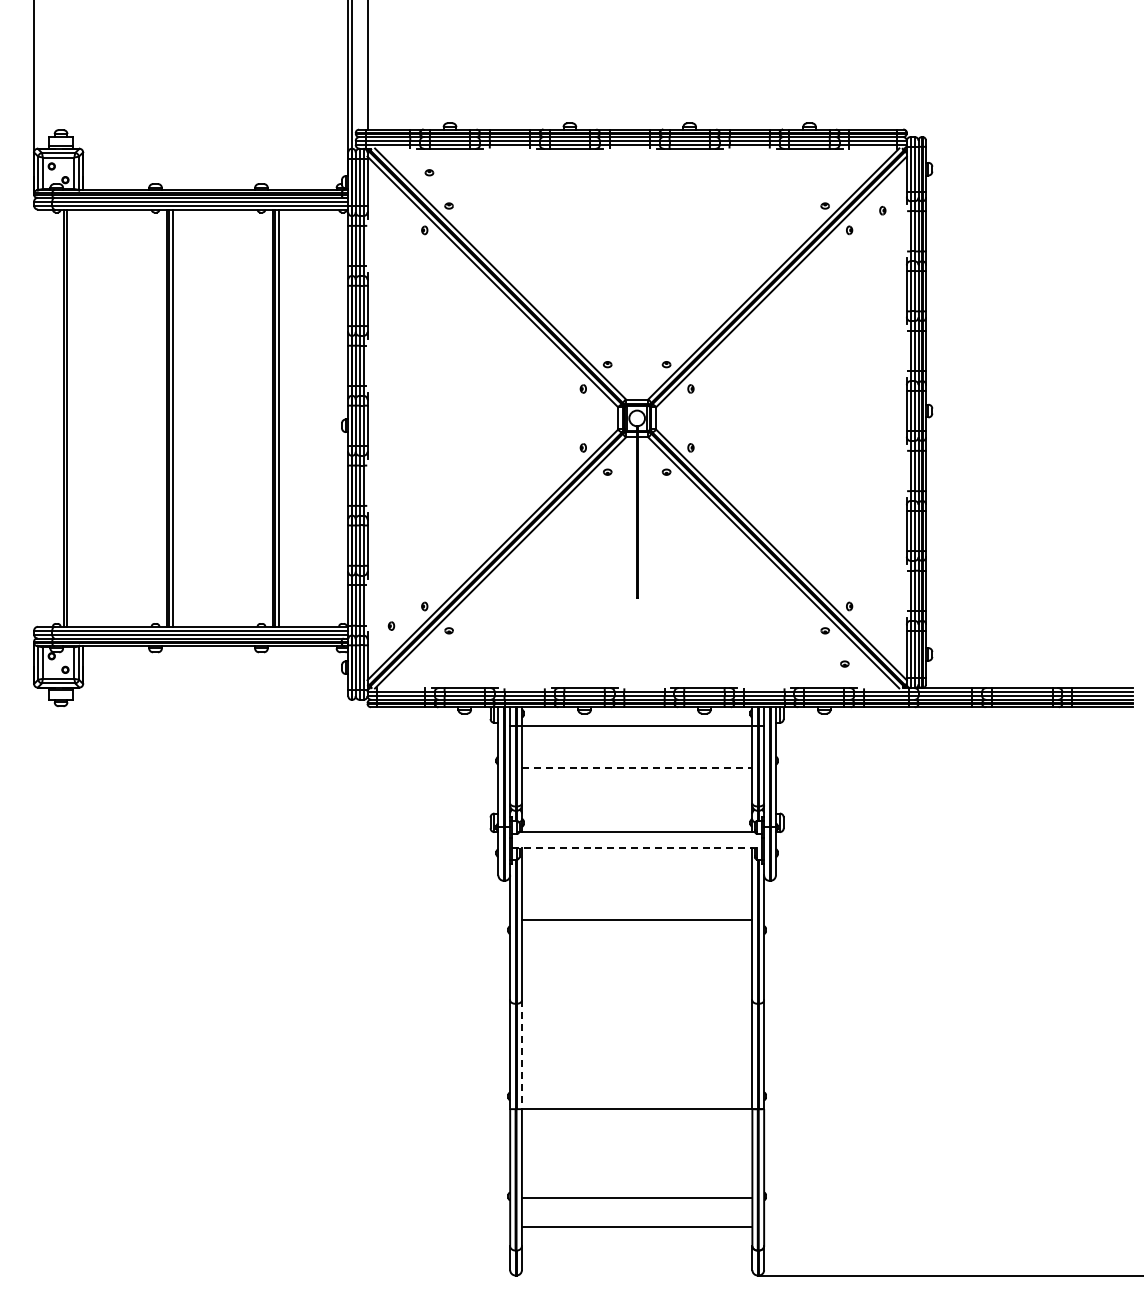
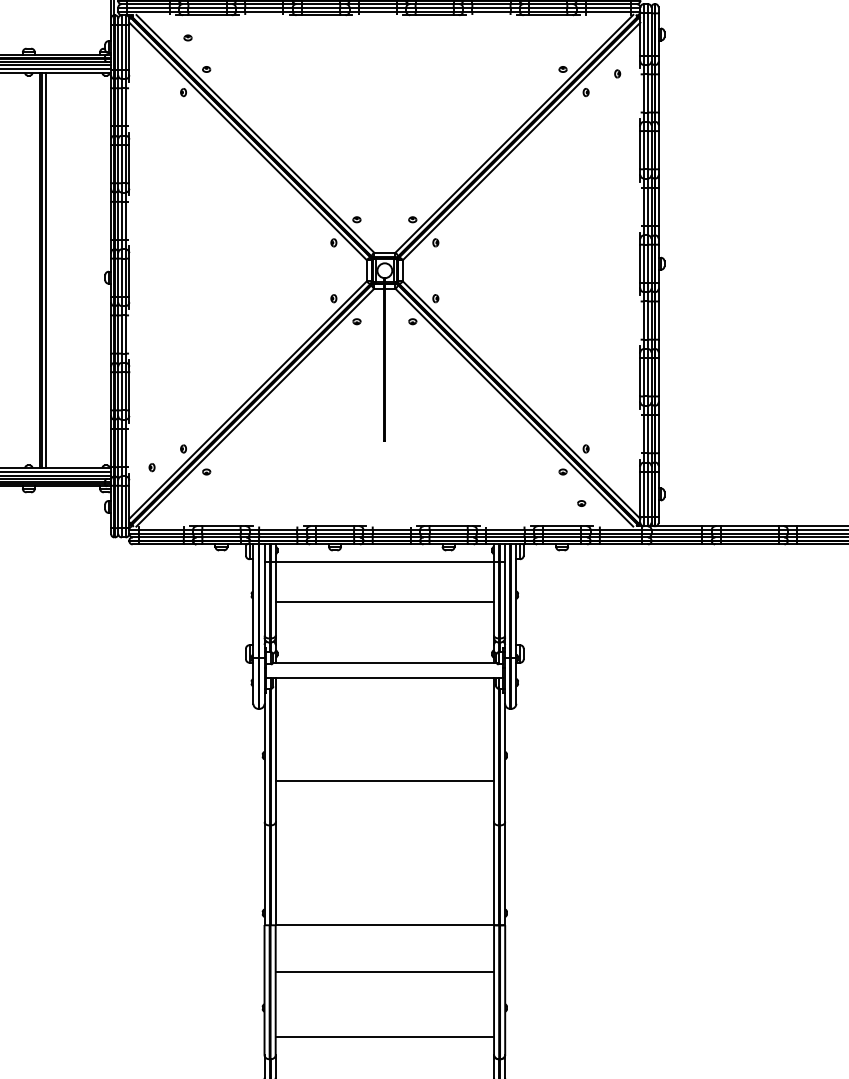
line: (637, 767) -> (385, 601), dashed -> solid
line: (637, 848) -> (385, 678), dashed -> solid
line: (636, 919) -> (384, 780), moved
line: (521, 1055) -> (275, 874), dashed -> solid
line: (636, 1198) -> (384, 972), moved

